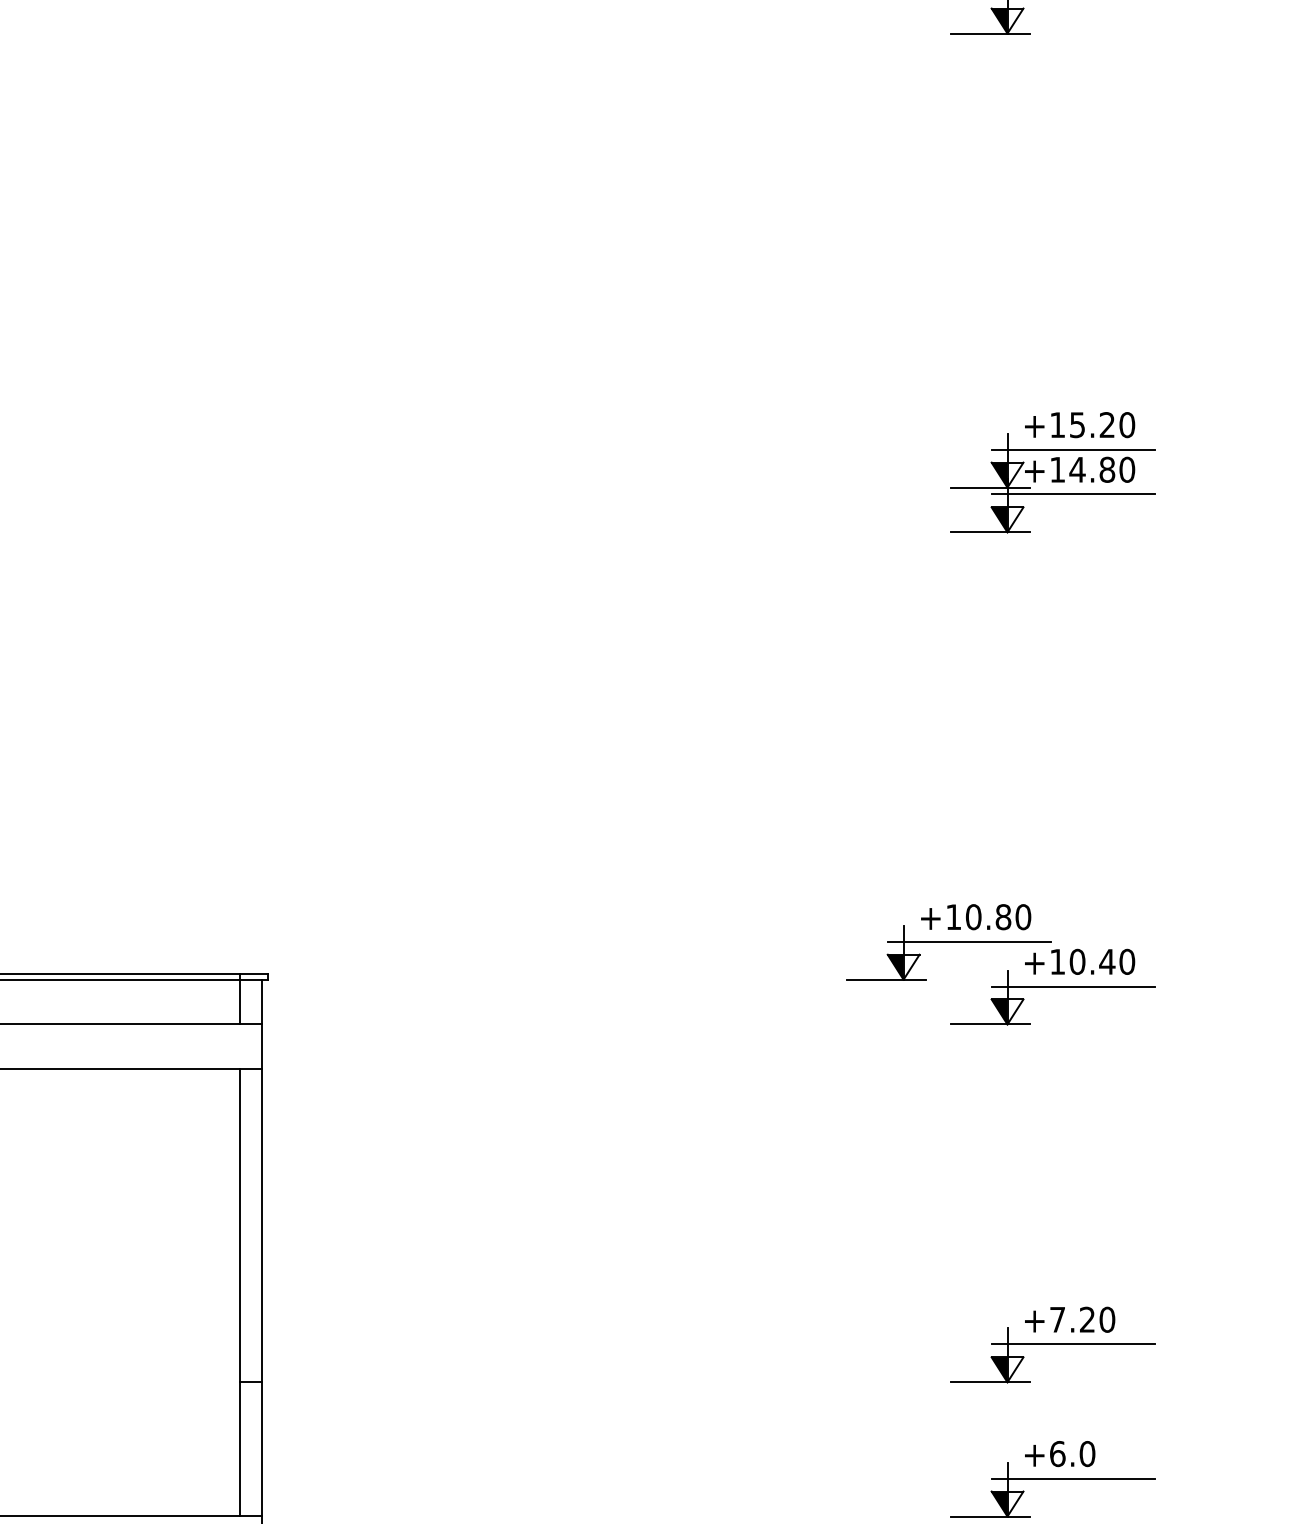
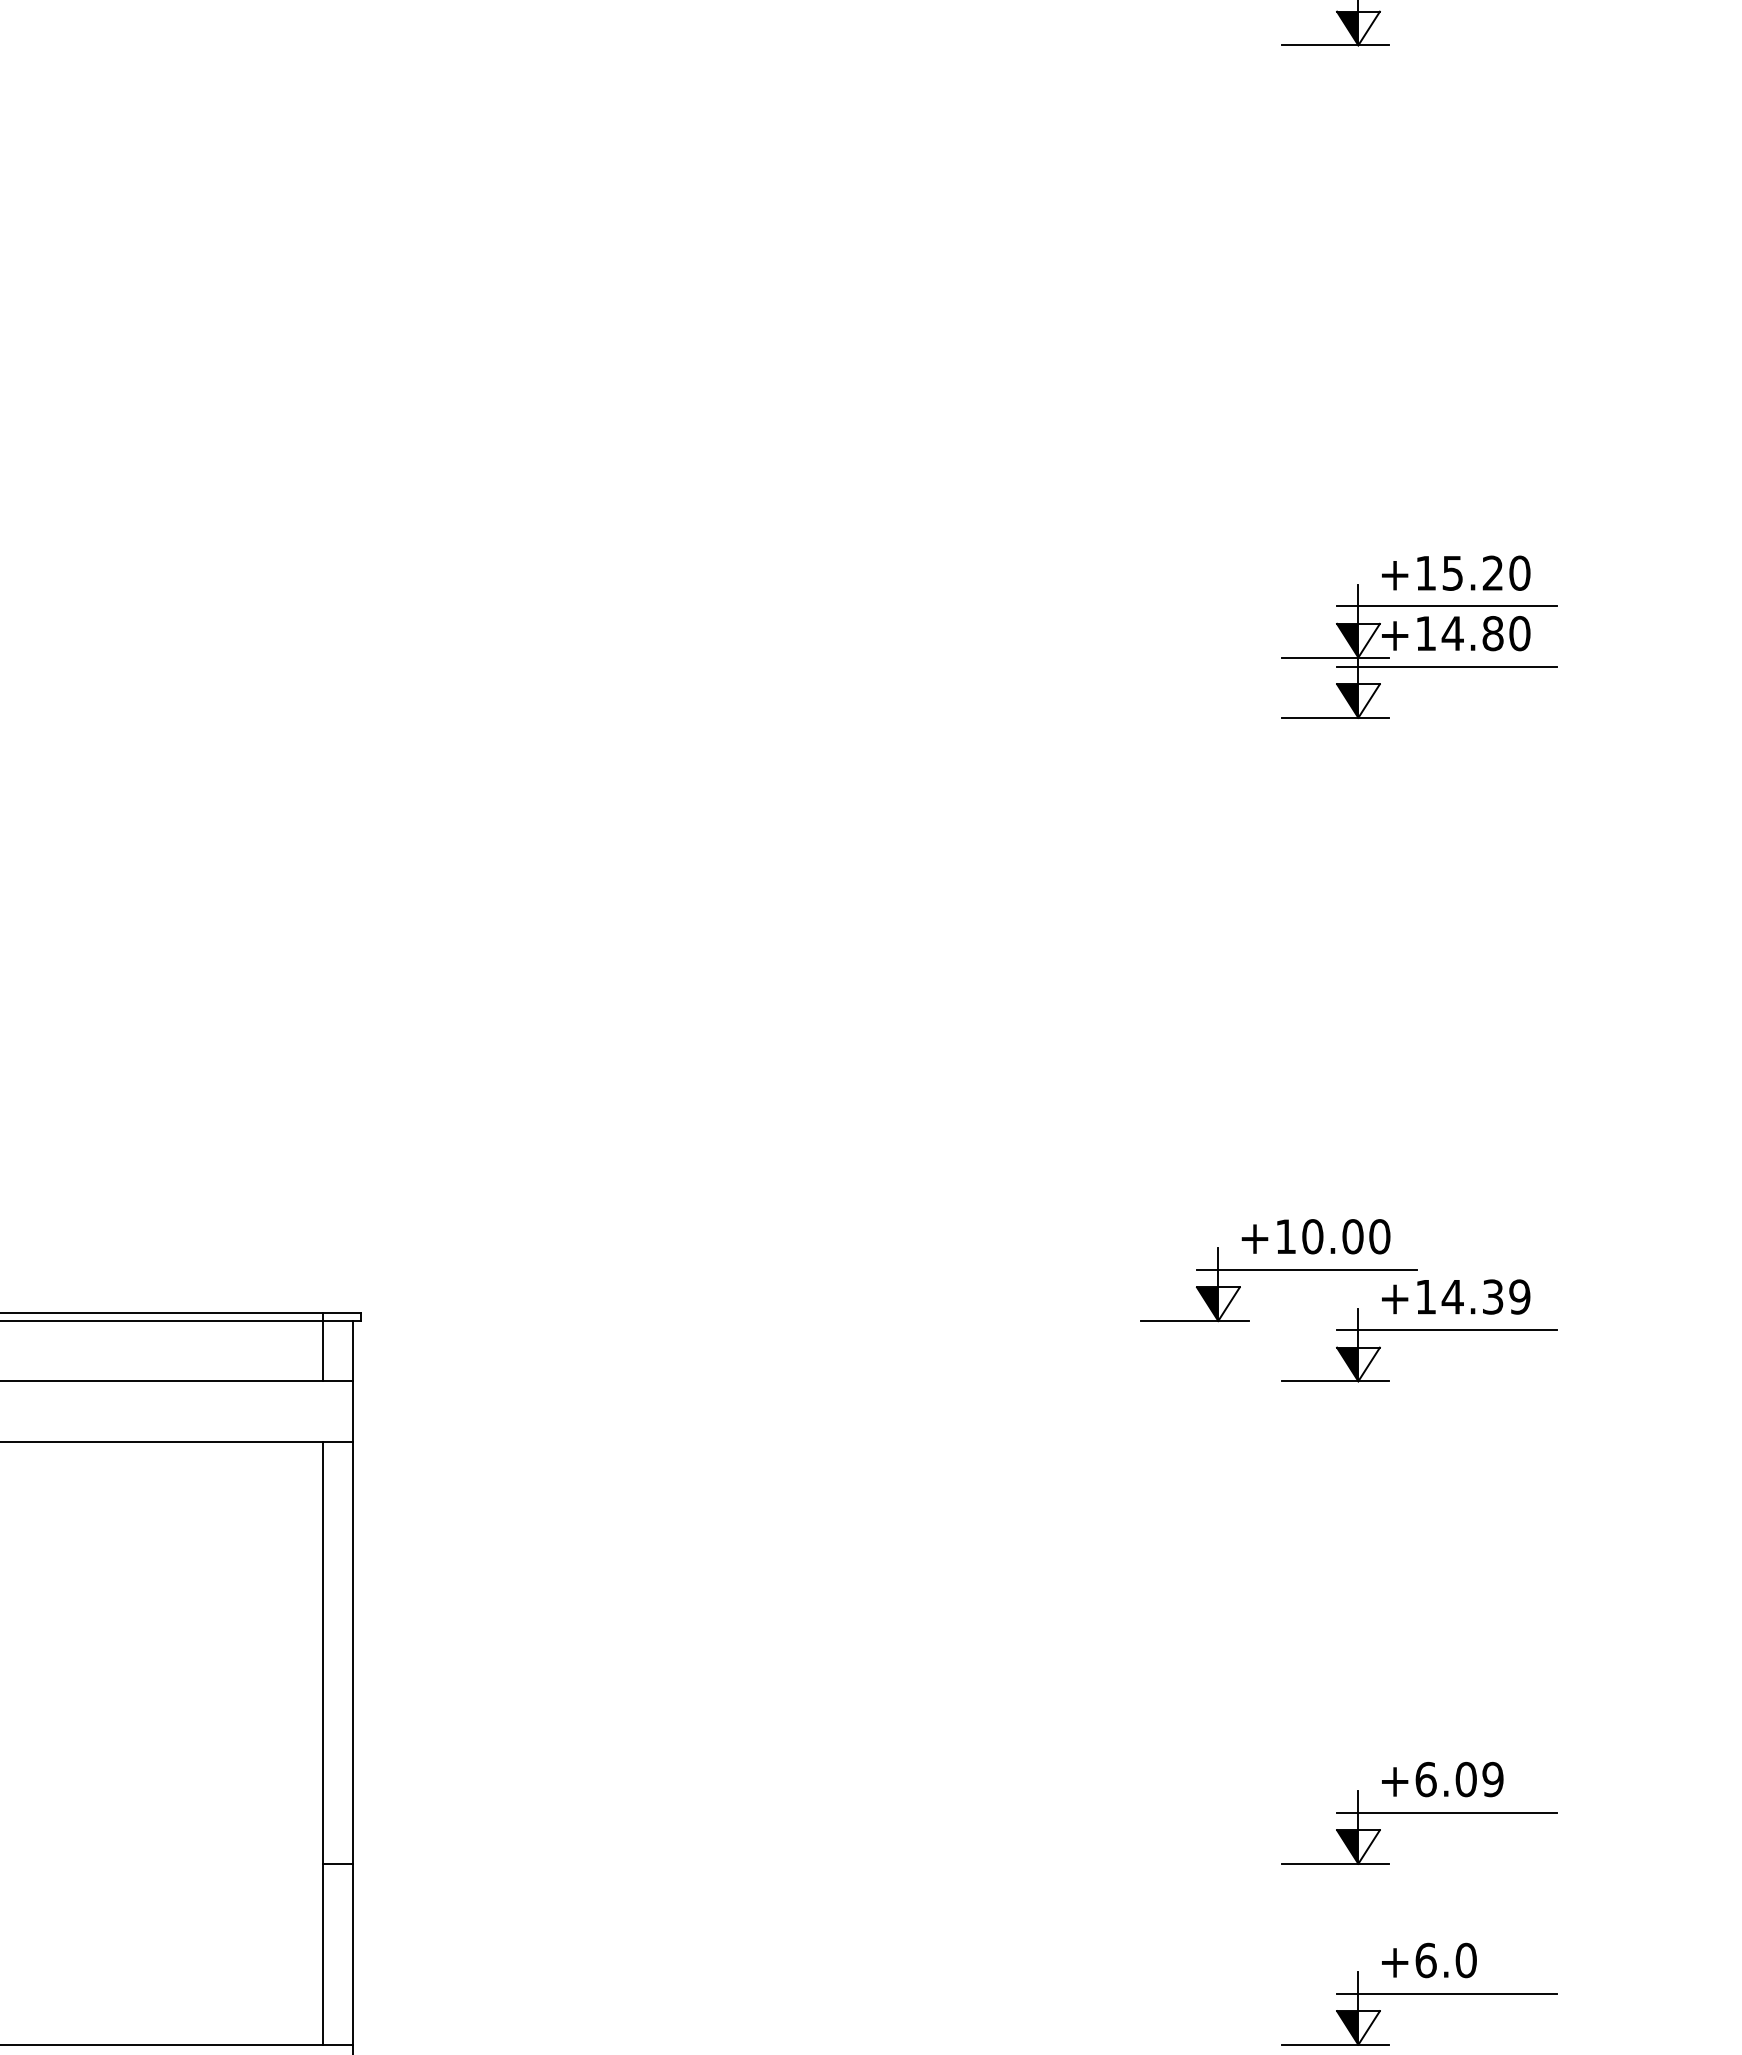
text: (1003, 917) -> (1352, 1236), +10.80 -> +10.00
text: (1101, 961) -> (1485, 1296), +10.40 -> +14.39
text: (1082, 1319) -> (1459, 1779), +7.20 -> +6.09

